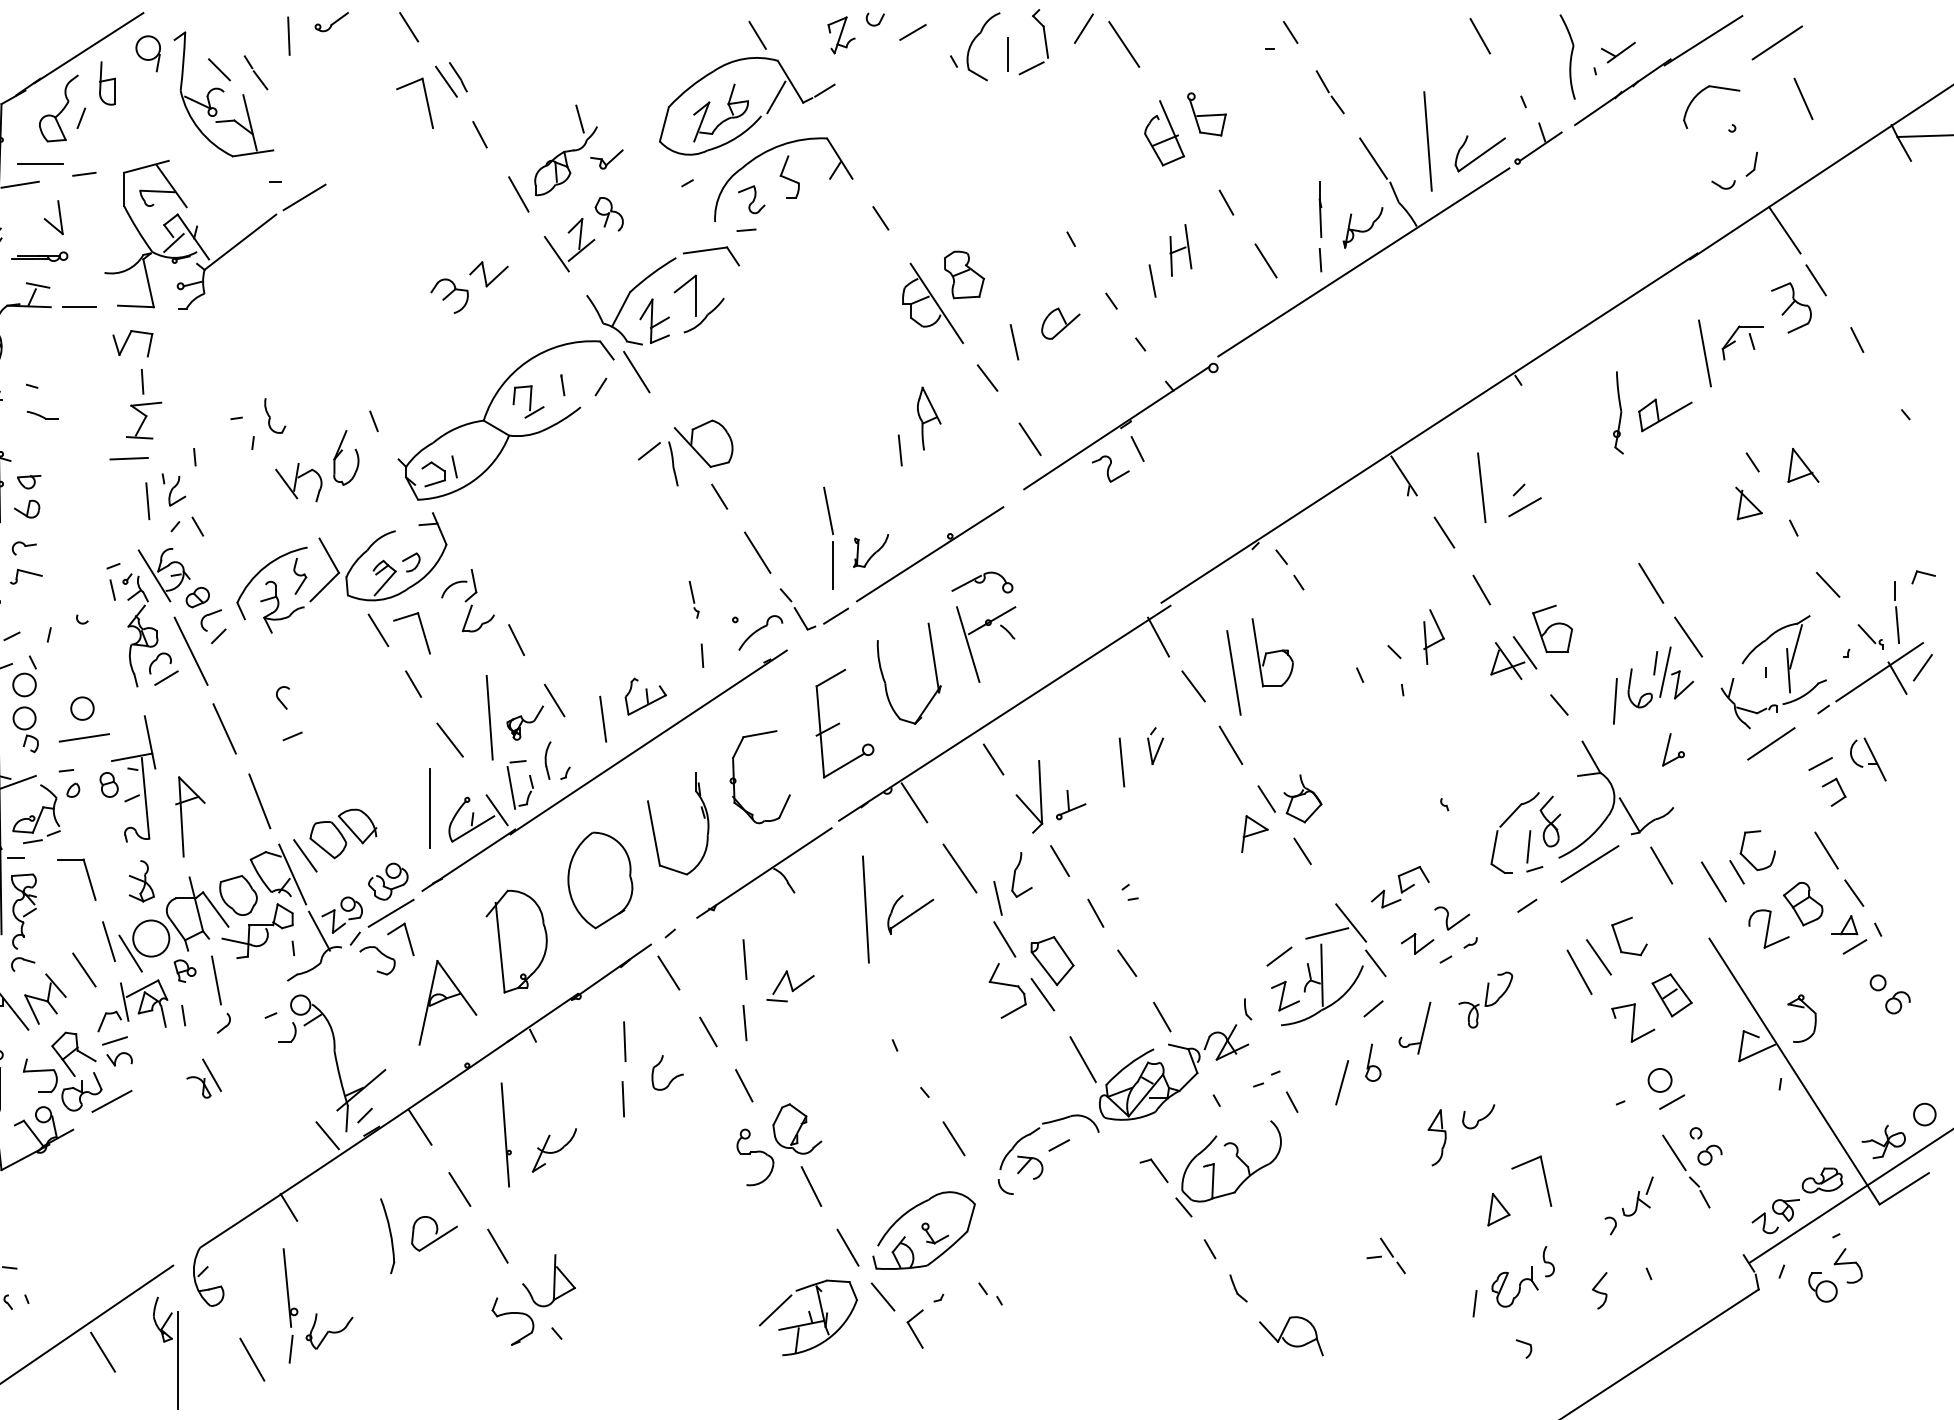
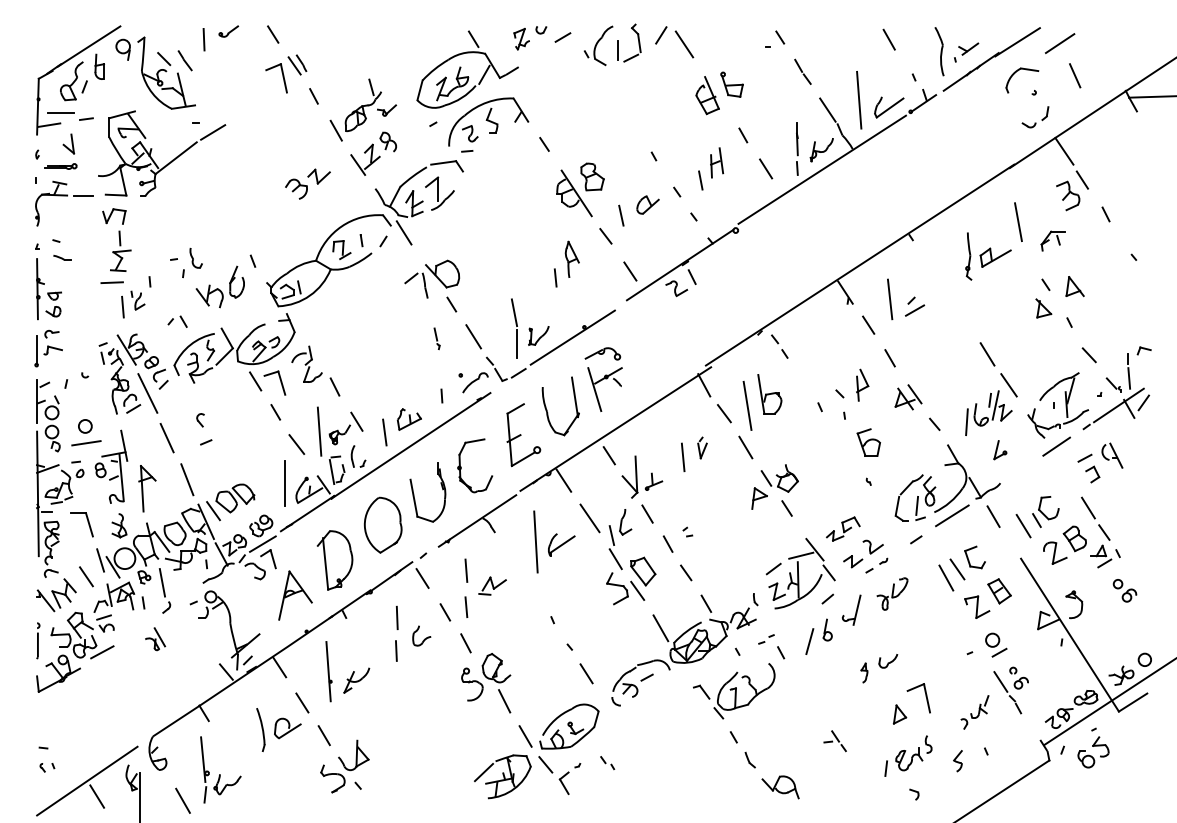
part: (1741, 341) -> (1052, 240), moved
part: (187, 526) -> (177, 321), moved
part: (693, 599) -> (436, 338), moved
part: (1552, 628) -> (868, 442), moved
part: (1437, 1136) -> (864, 672), size x0.6

